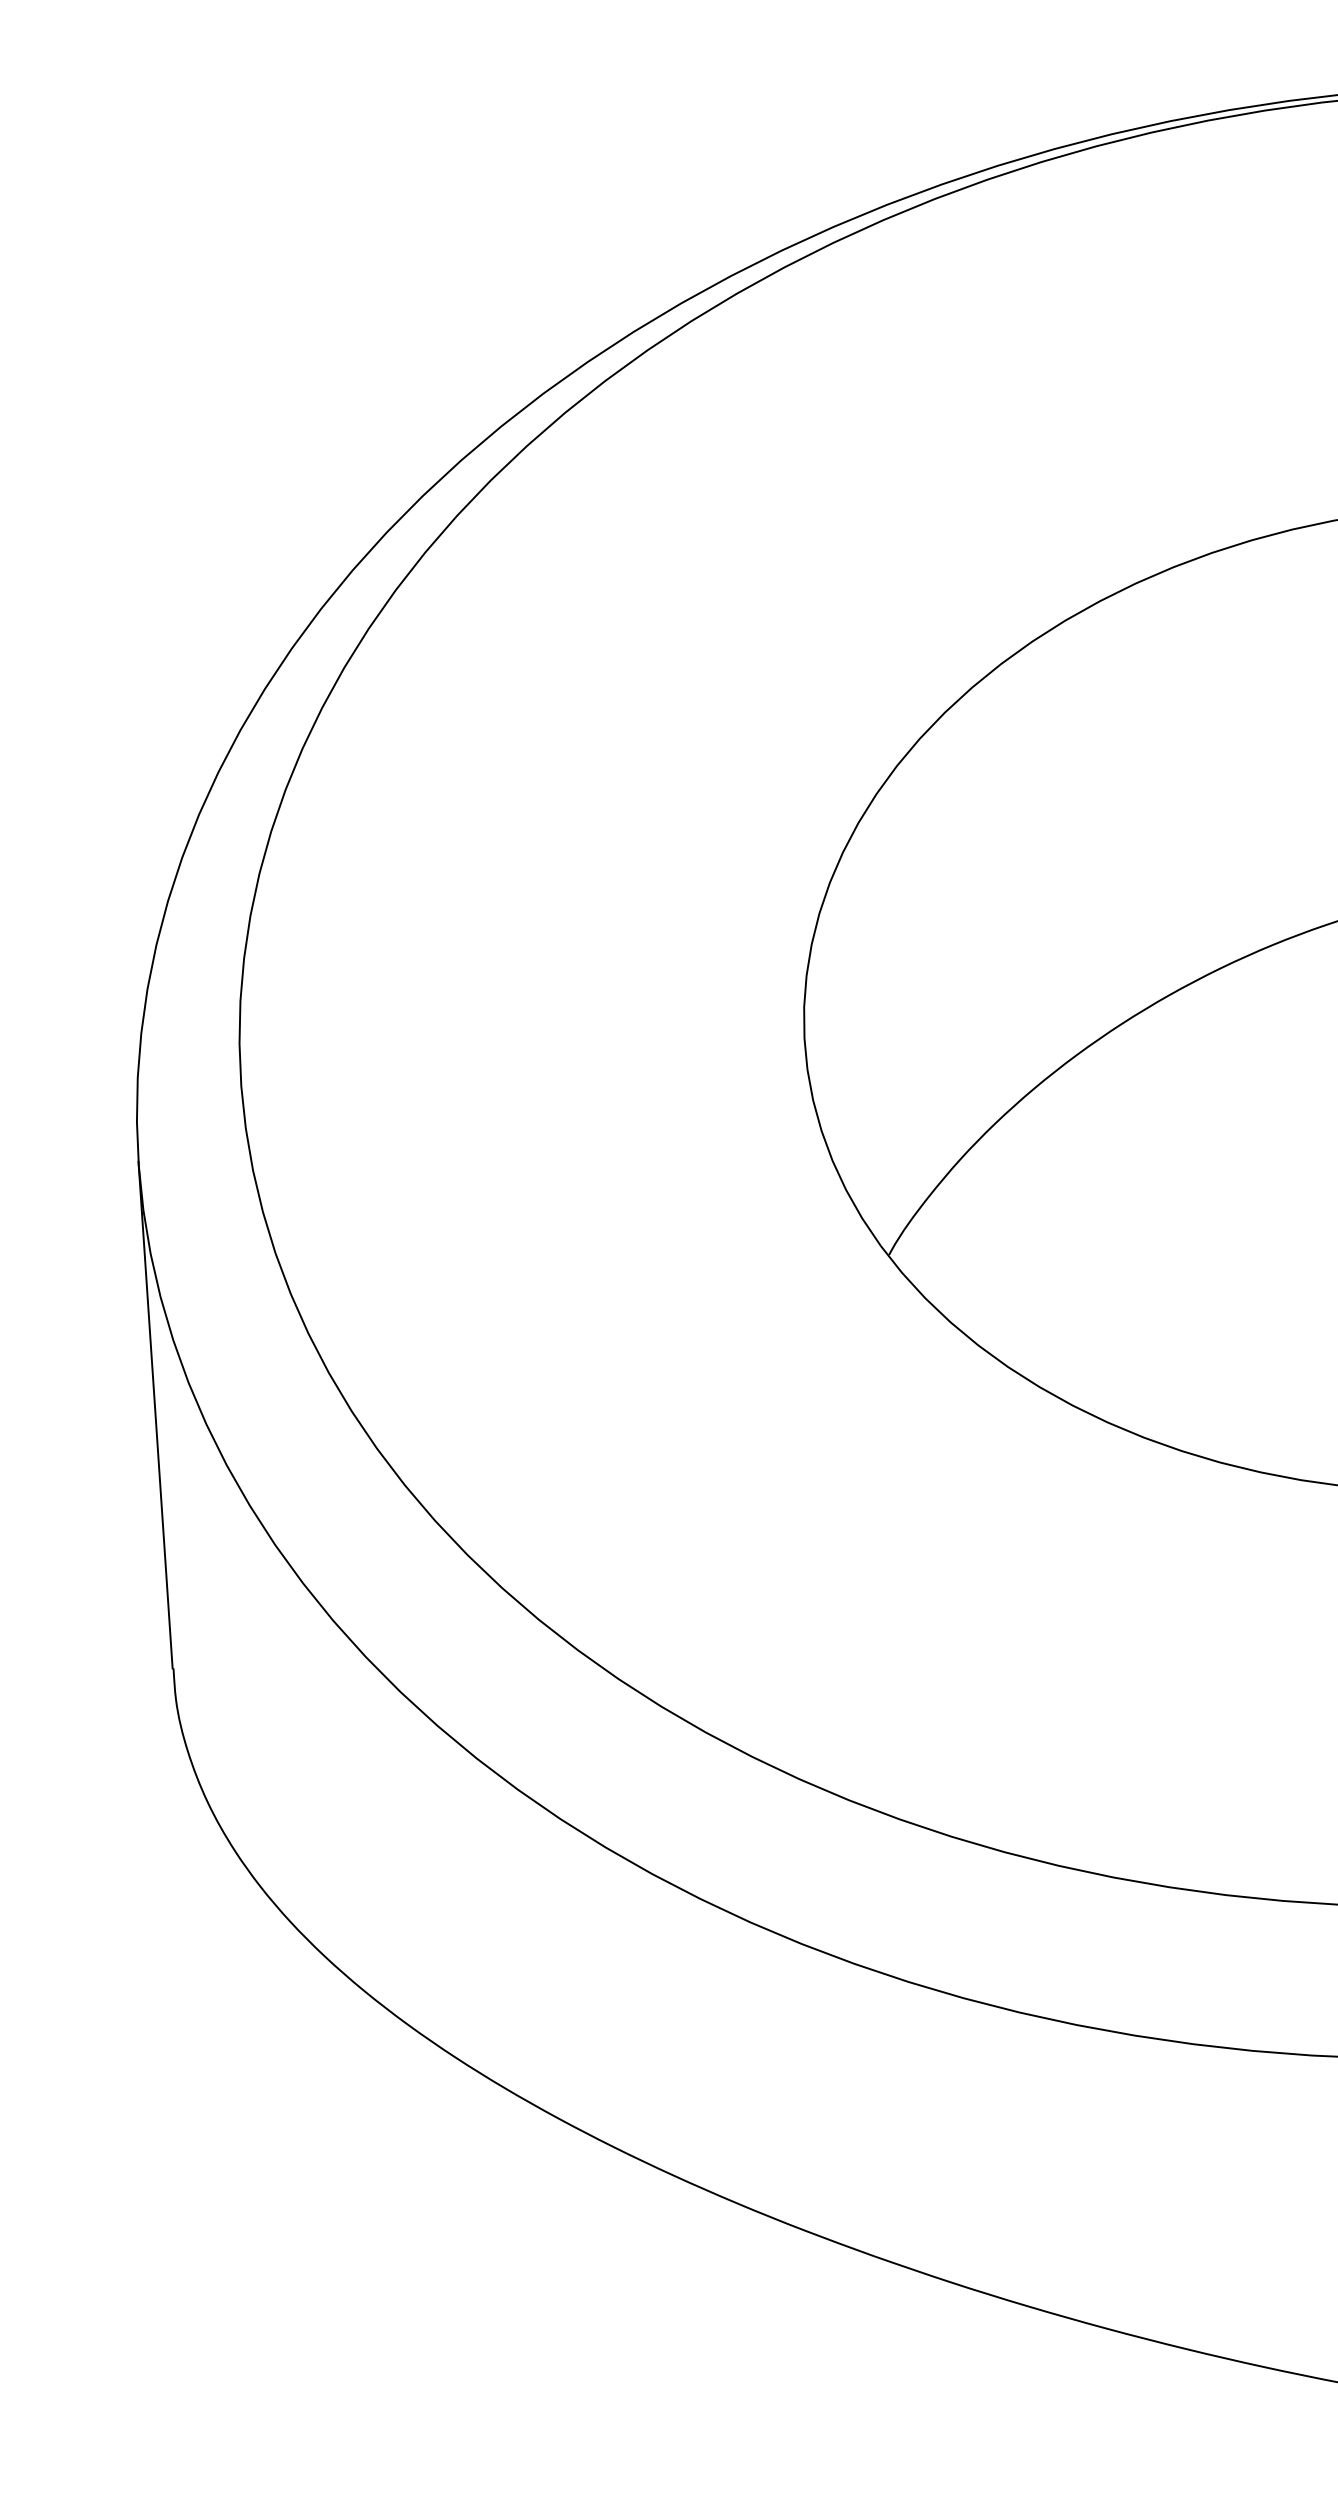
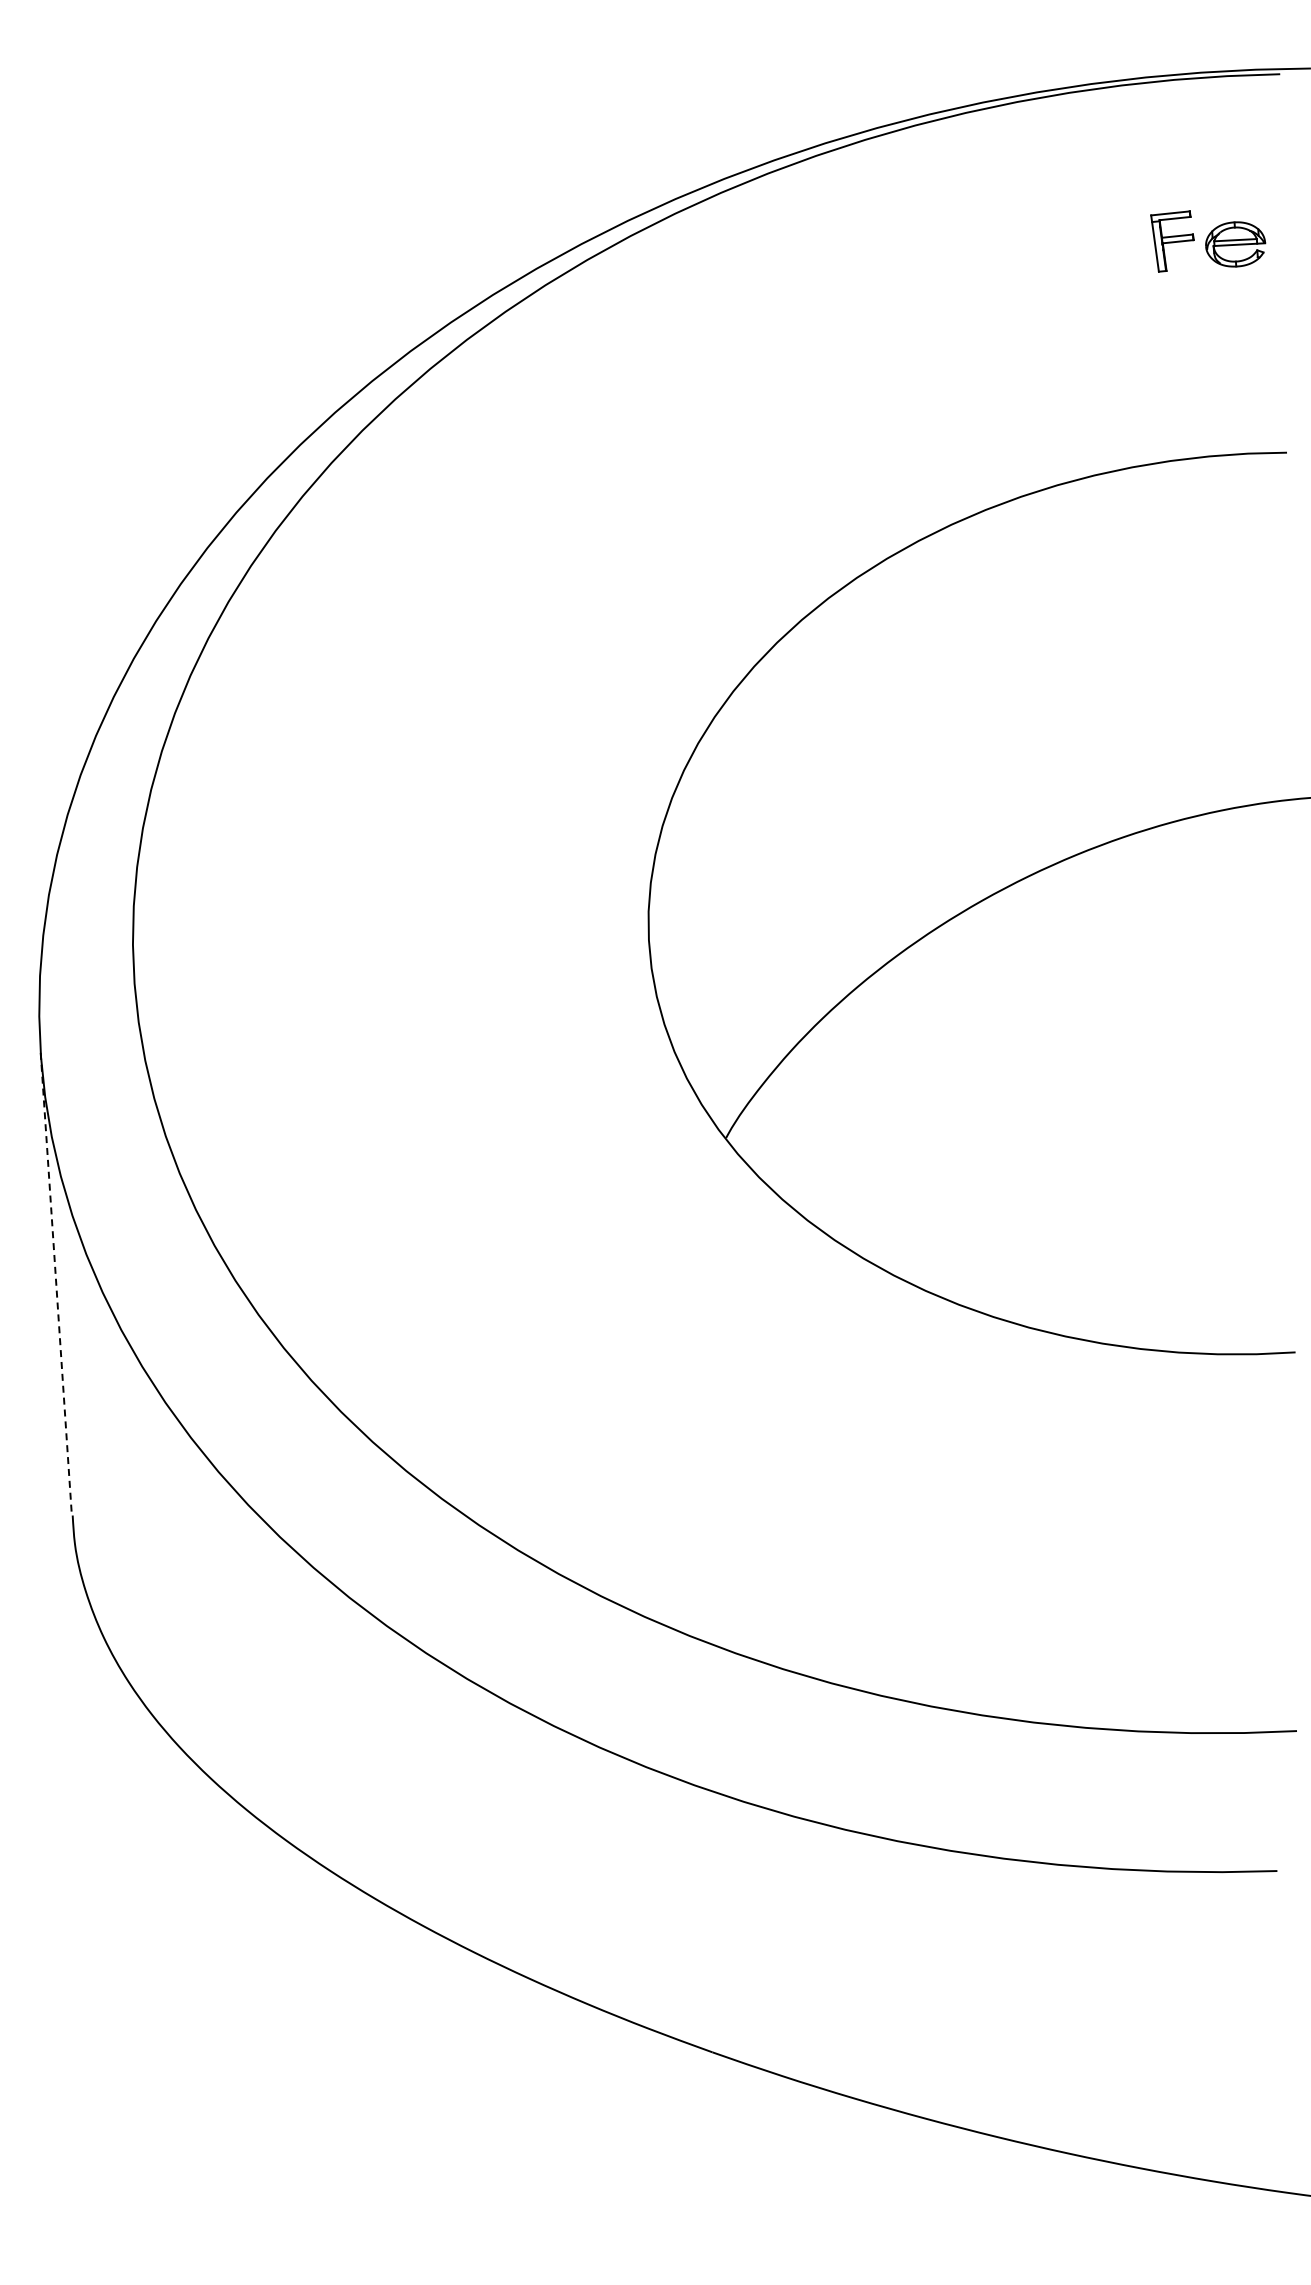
line: (155, 1415) -> (56, 1284), solid -> dashed

